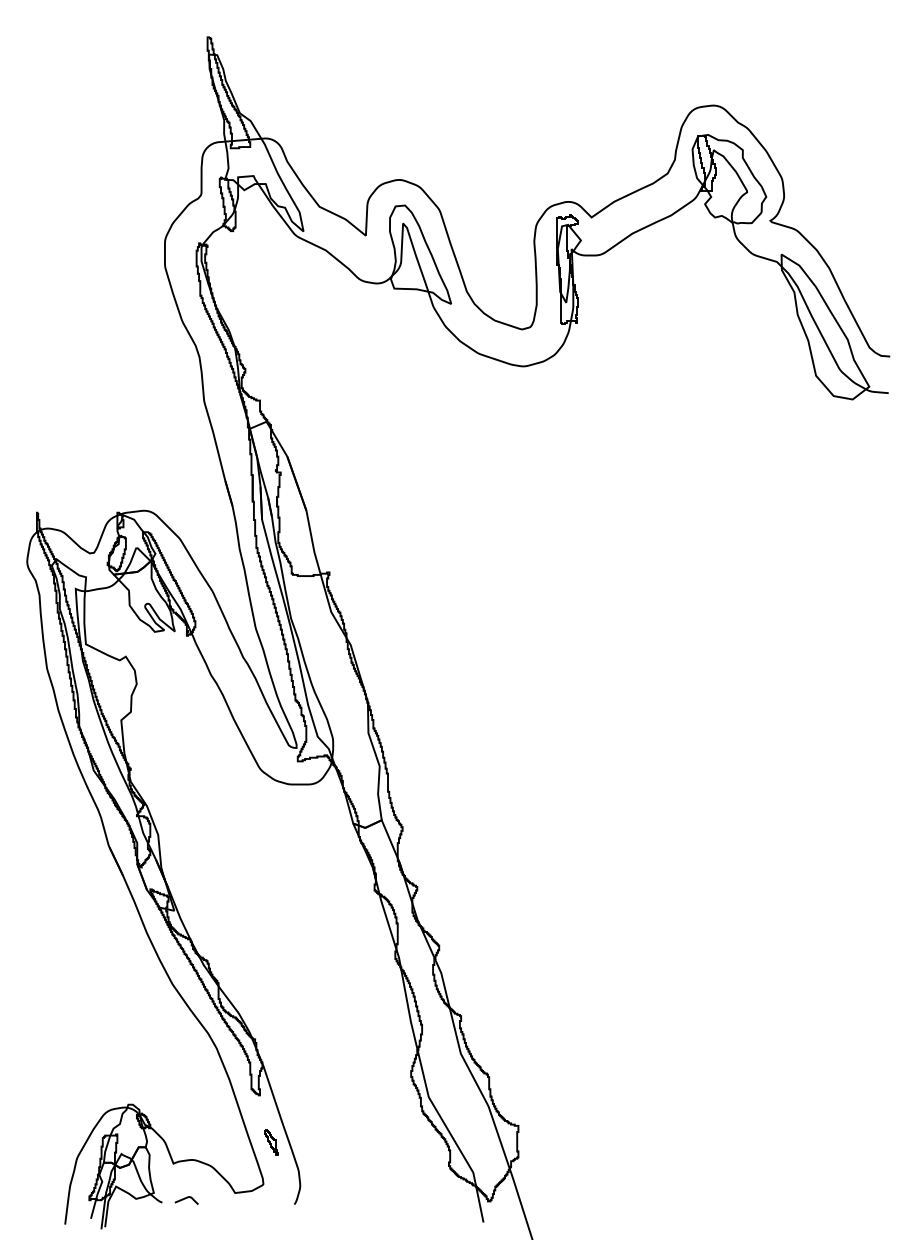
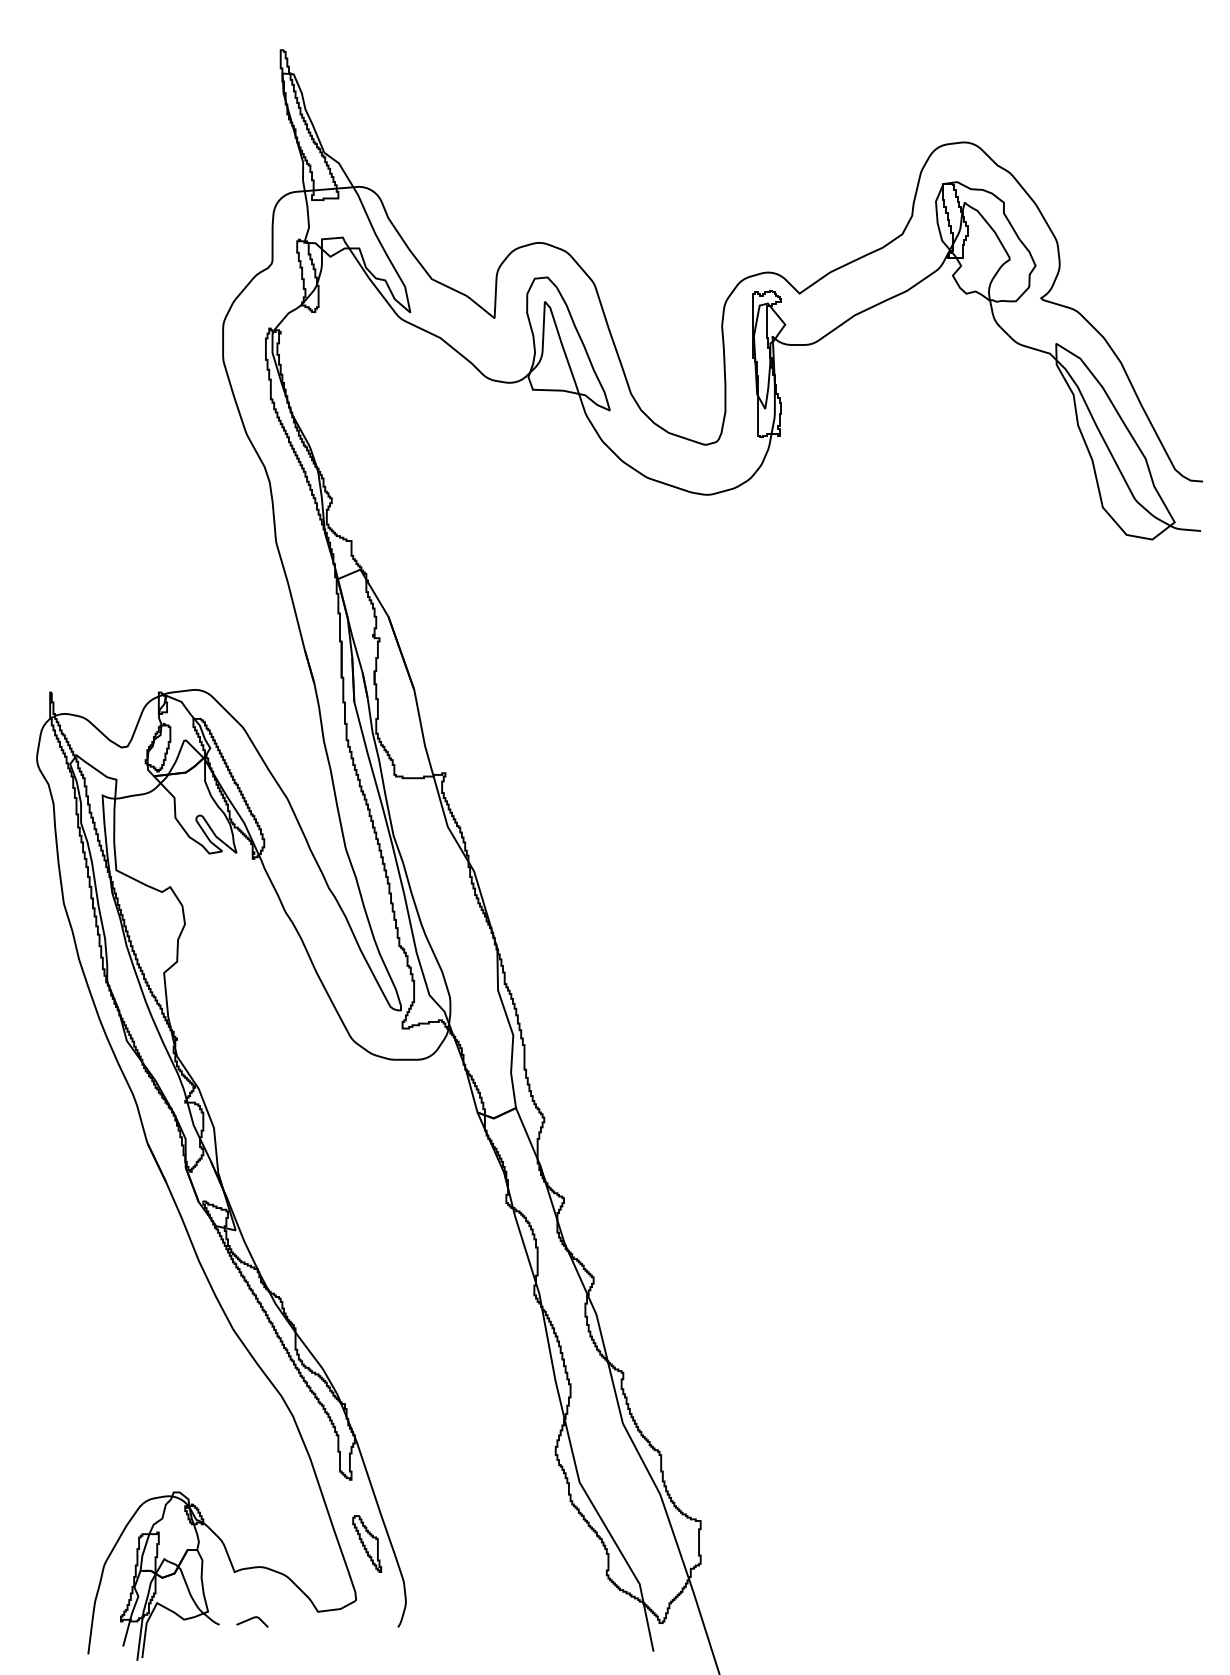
part: (271, 1142) -> (367, 1543), size x1.67

